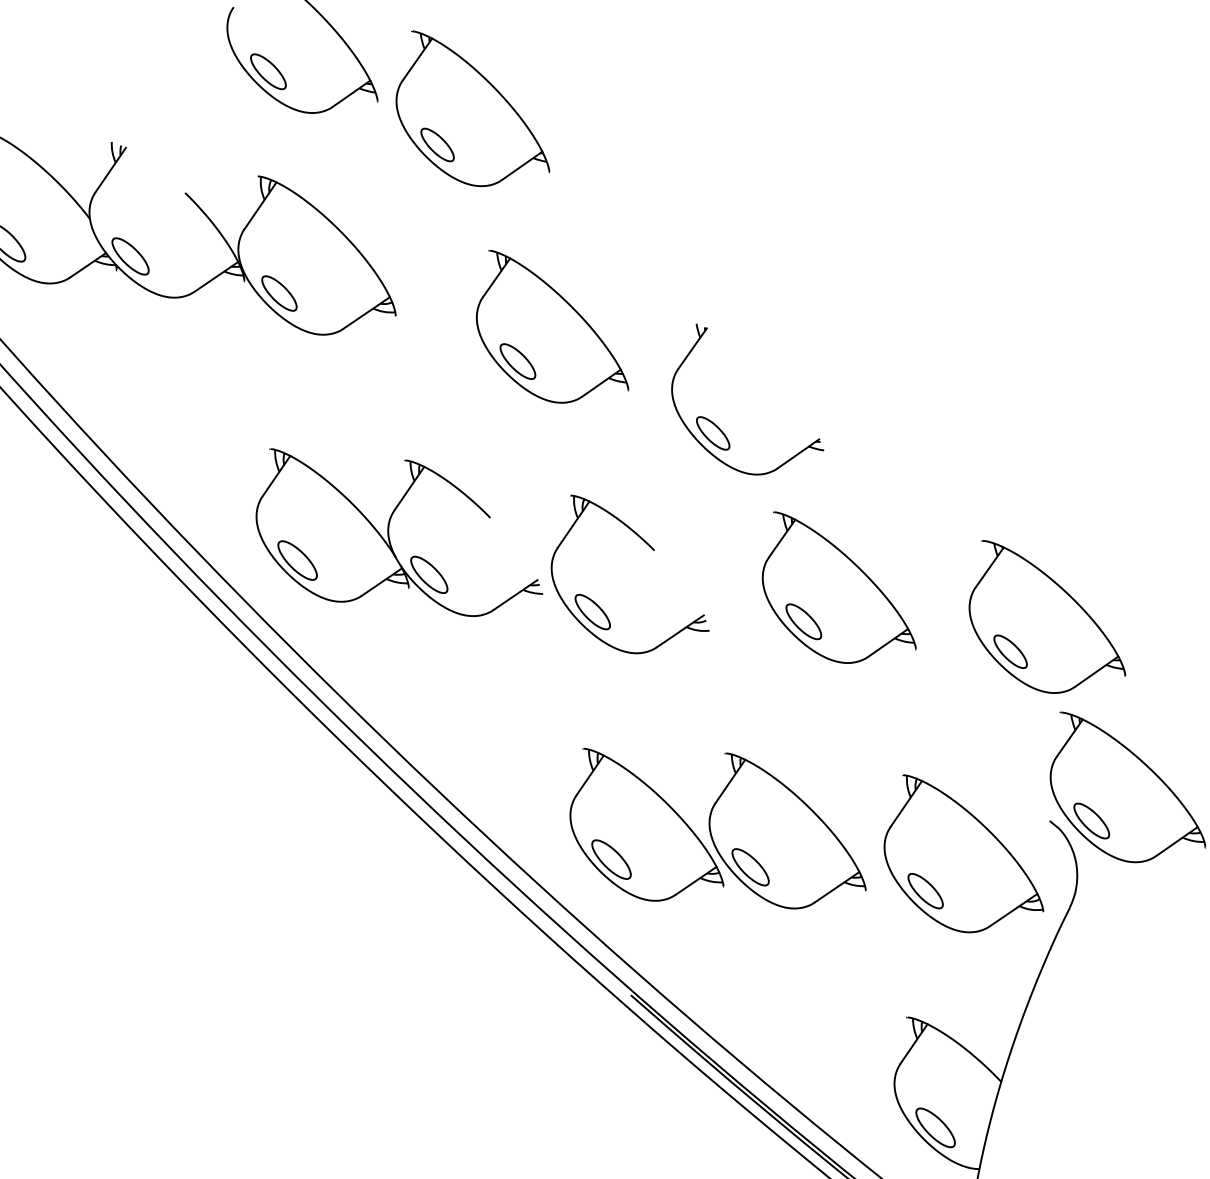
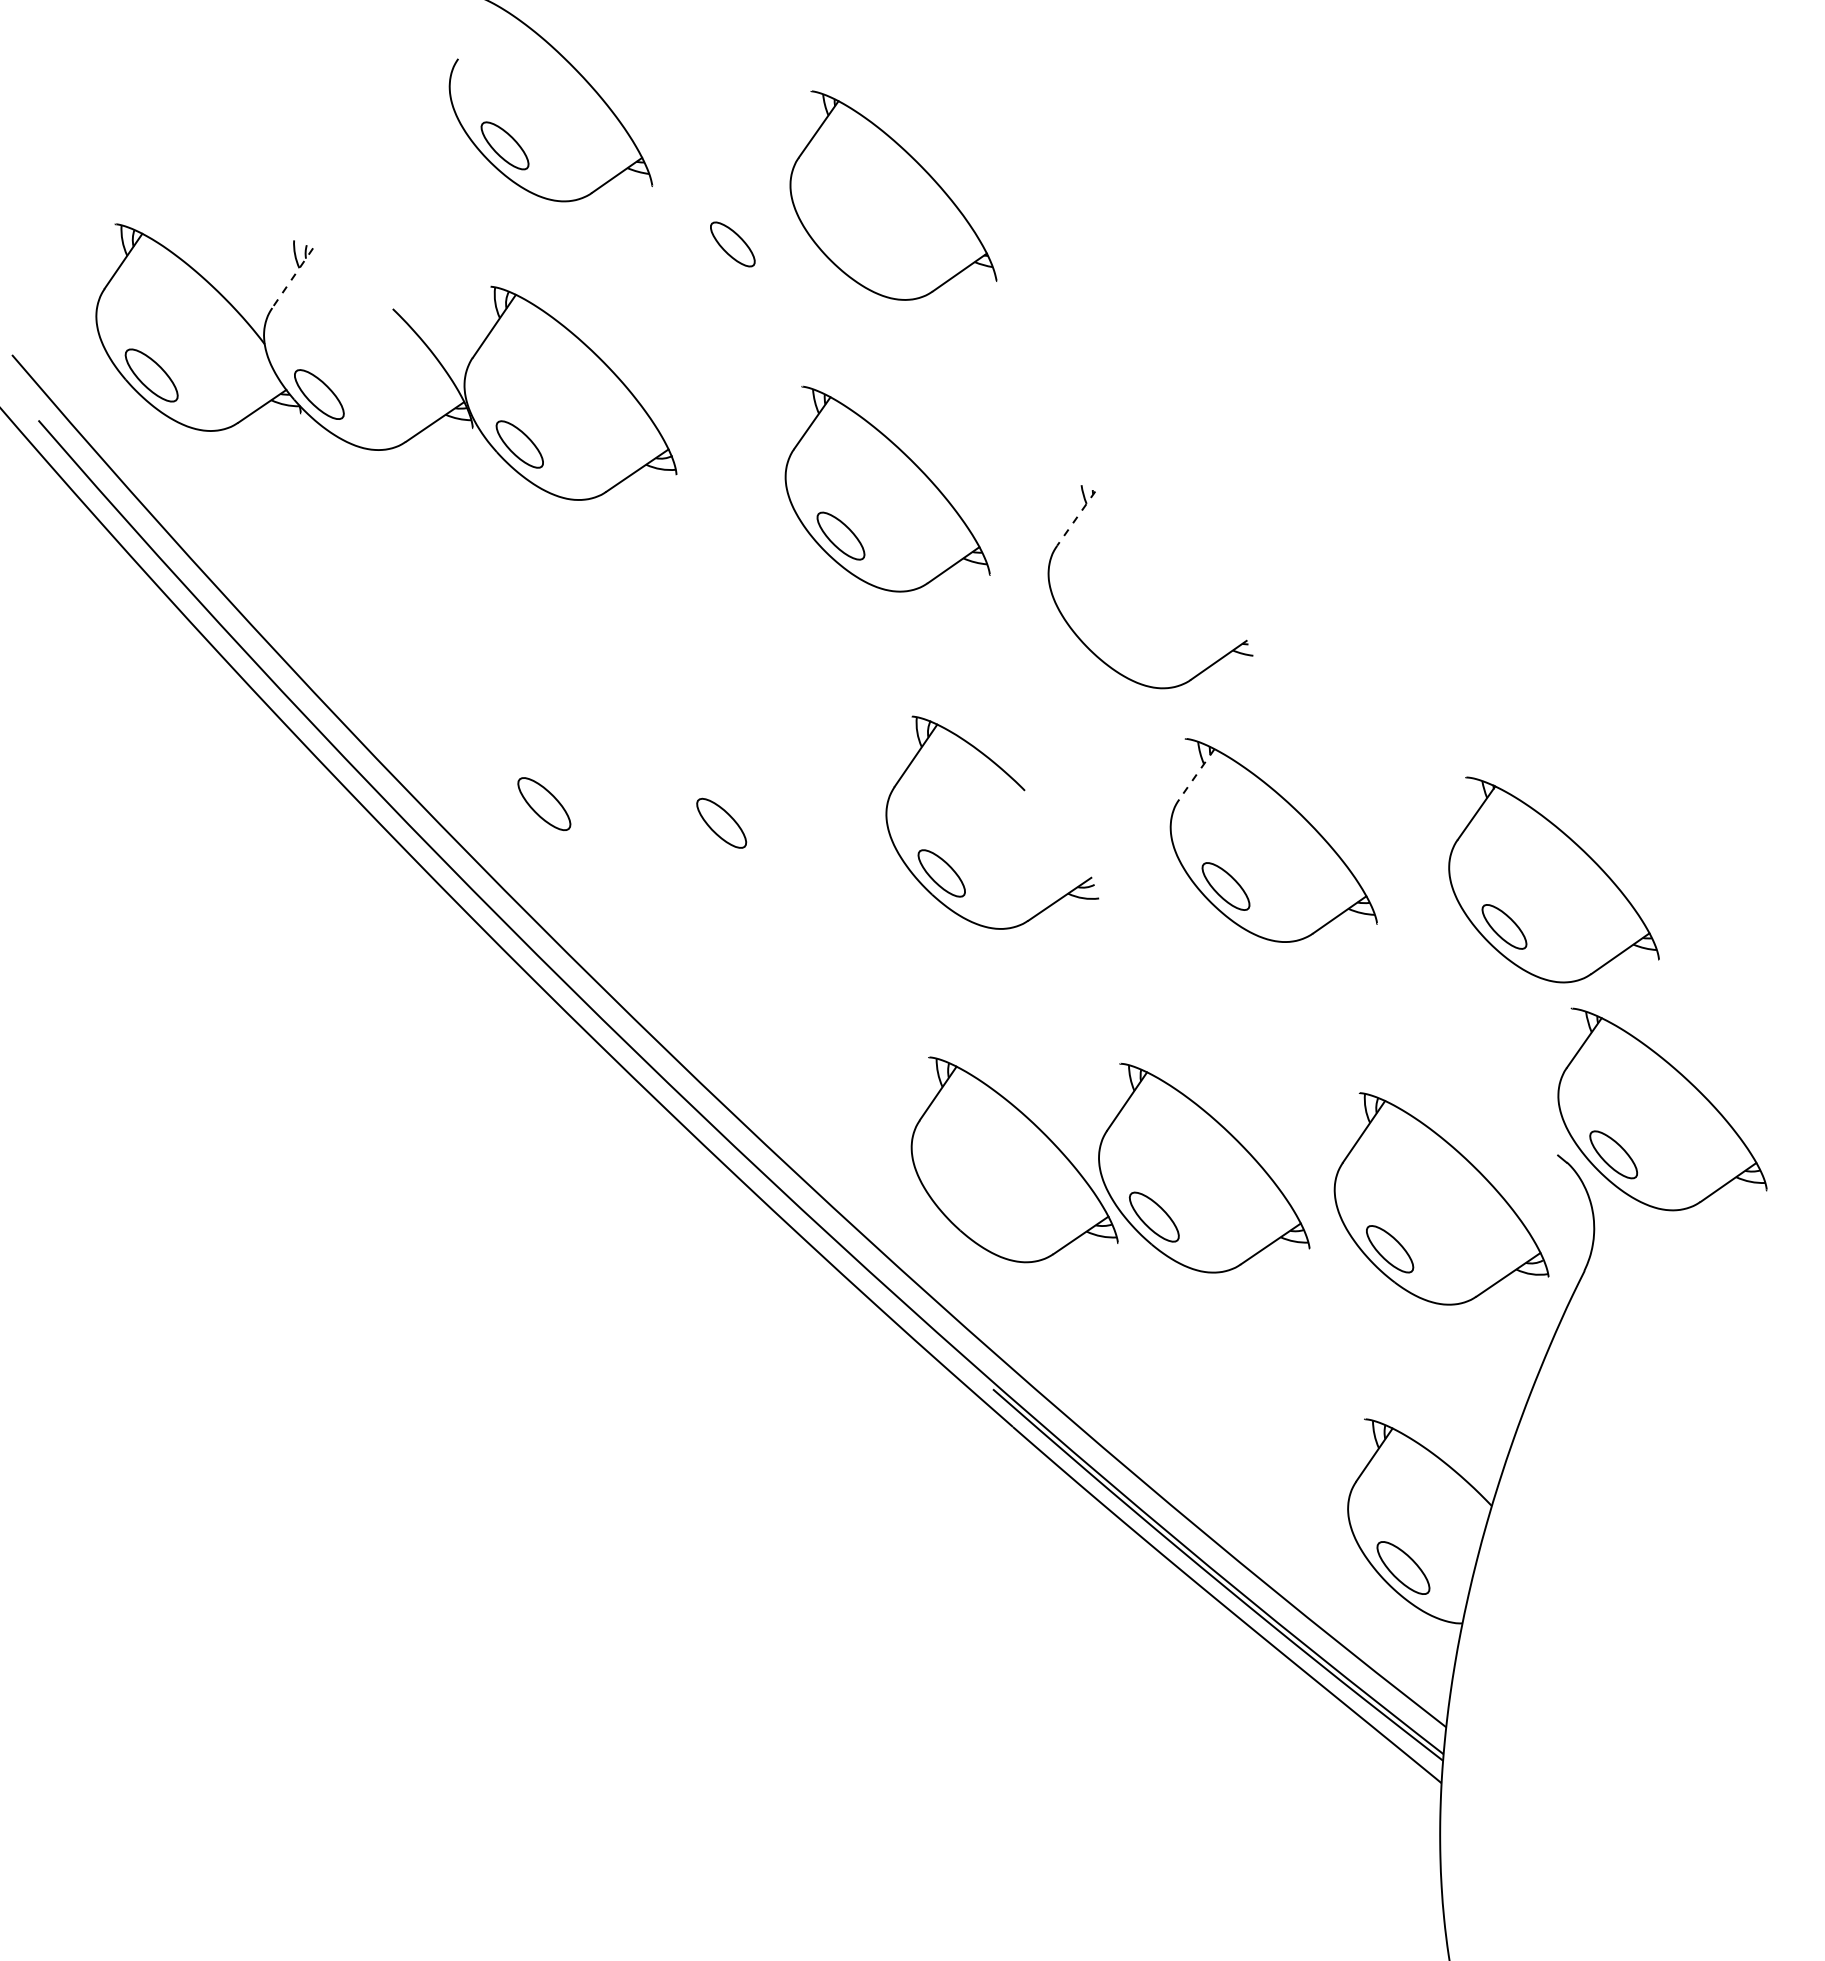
part: (473, 108) -> (893, 195), moved
line: (110, 170) -> (292, 278), solid -> dashed
line: (692, 349) -> (1076, 519), solid -> dashed
part: (712, 433) -> (1103, 632), removed
part: (389, 532) -> (667, 766), removed
line: (781, 538) -> (1196, 774), solid -> dashed
part: (611, 859) -> (966, 1206), removed

